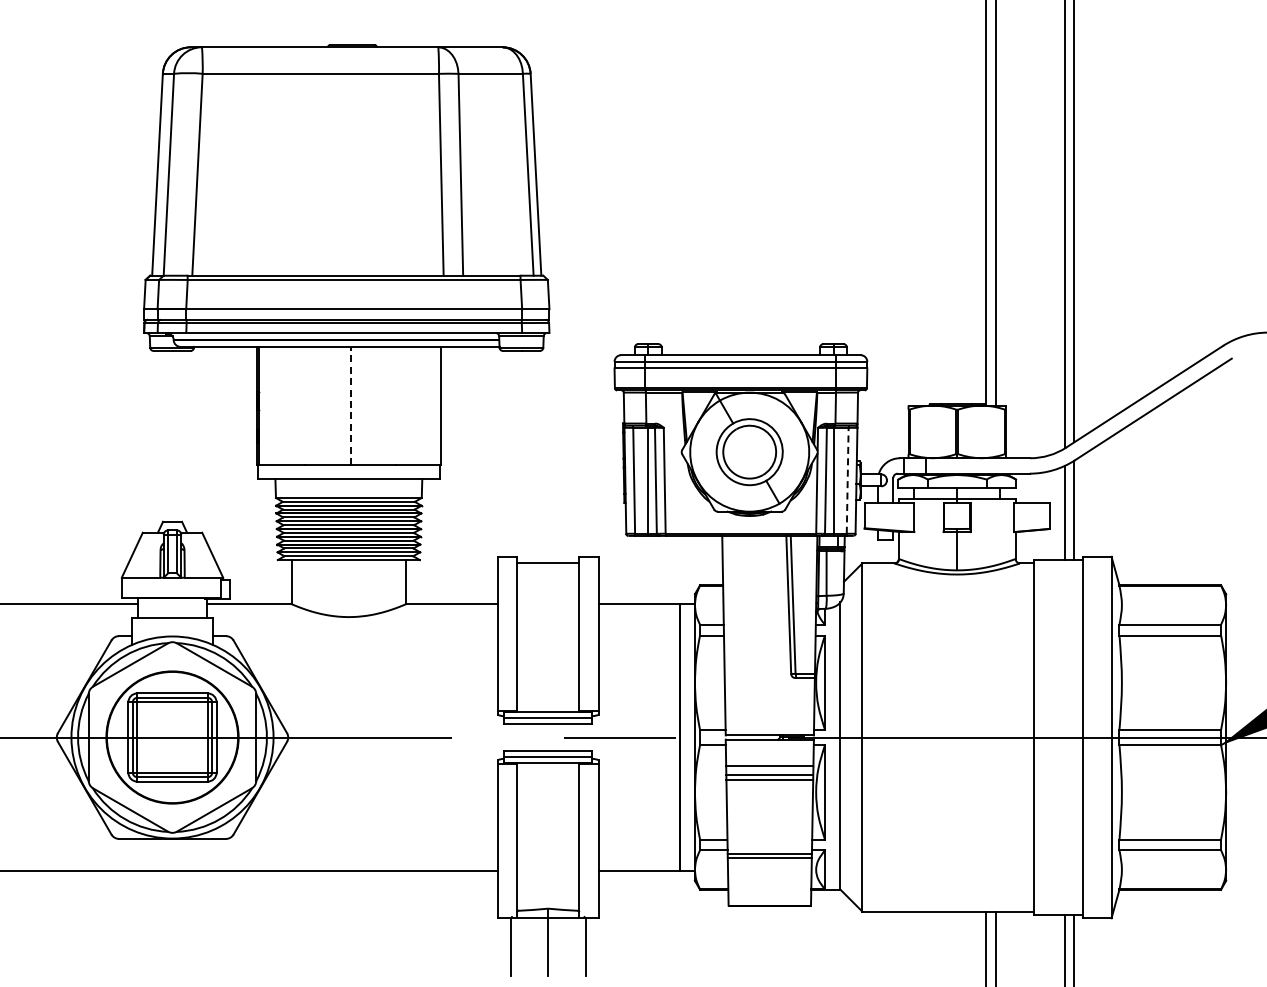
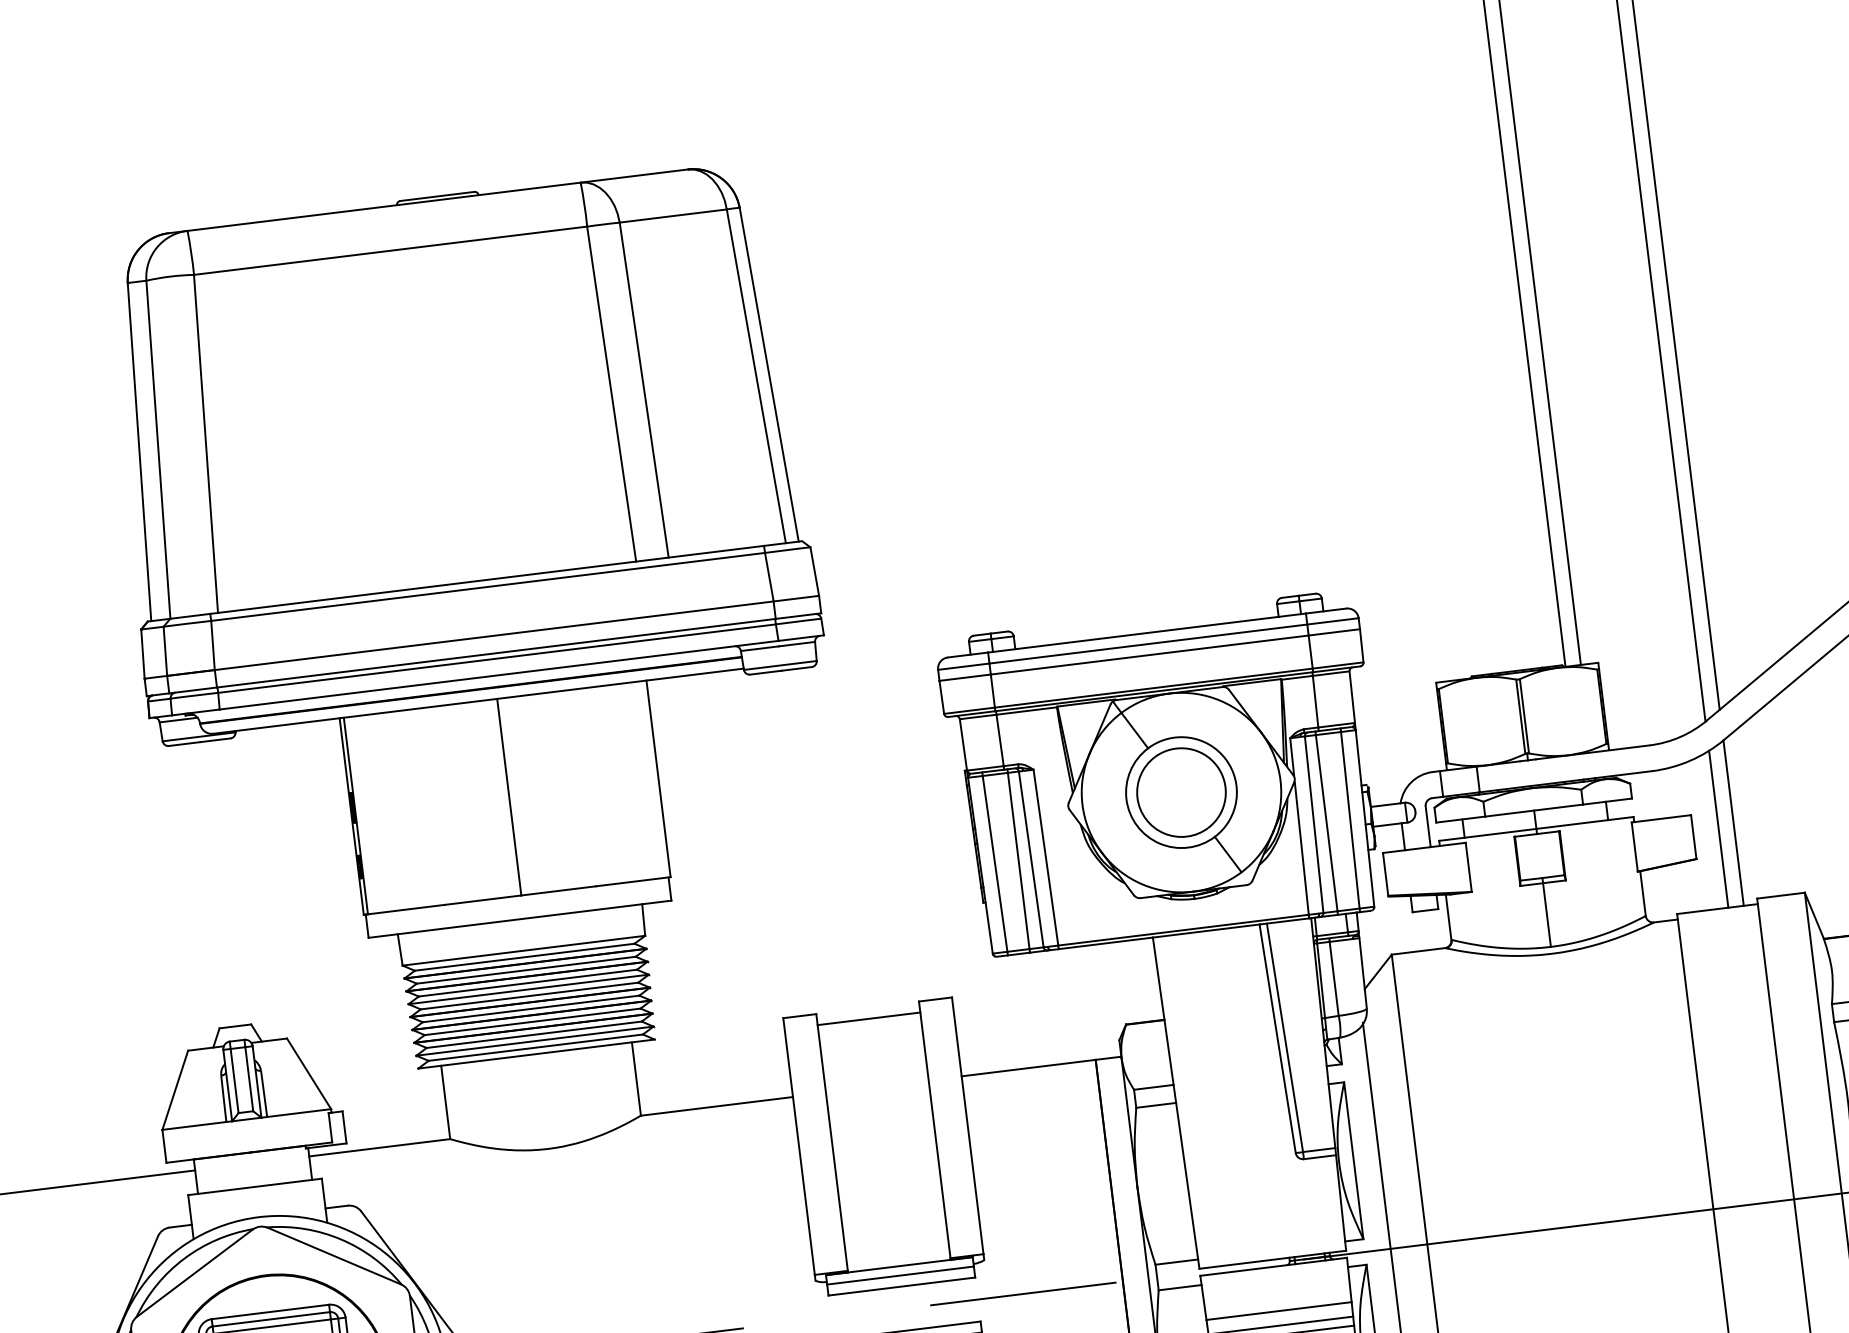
line: (351, 405) -> (509, 796), dashed -> solid
line: (847, 480) -> (1349, 819), dashed -> solid

